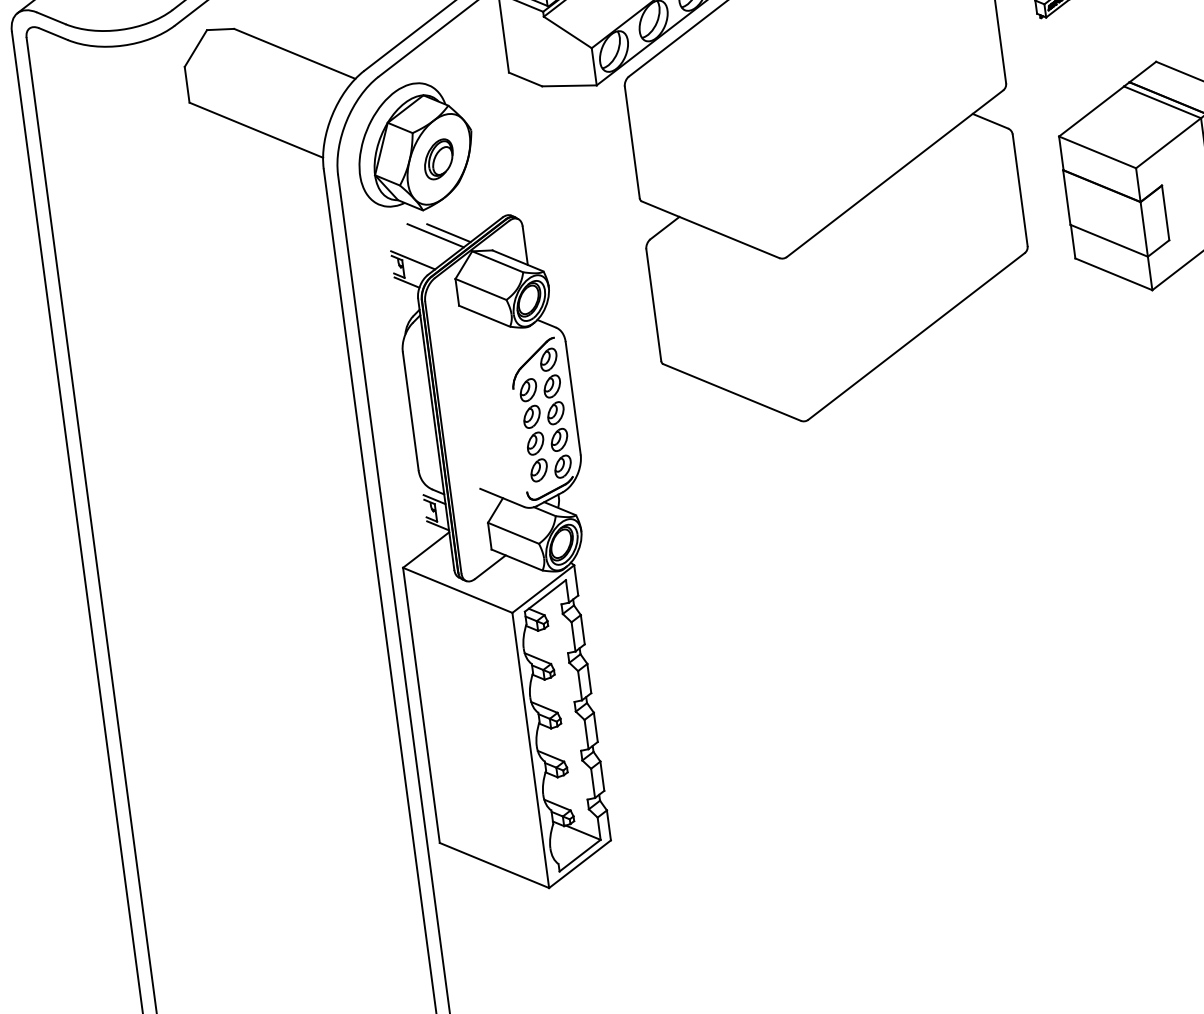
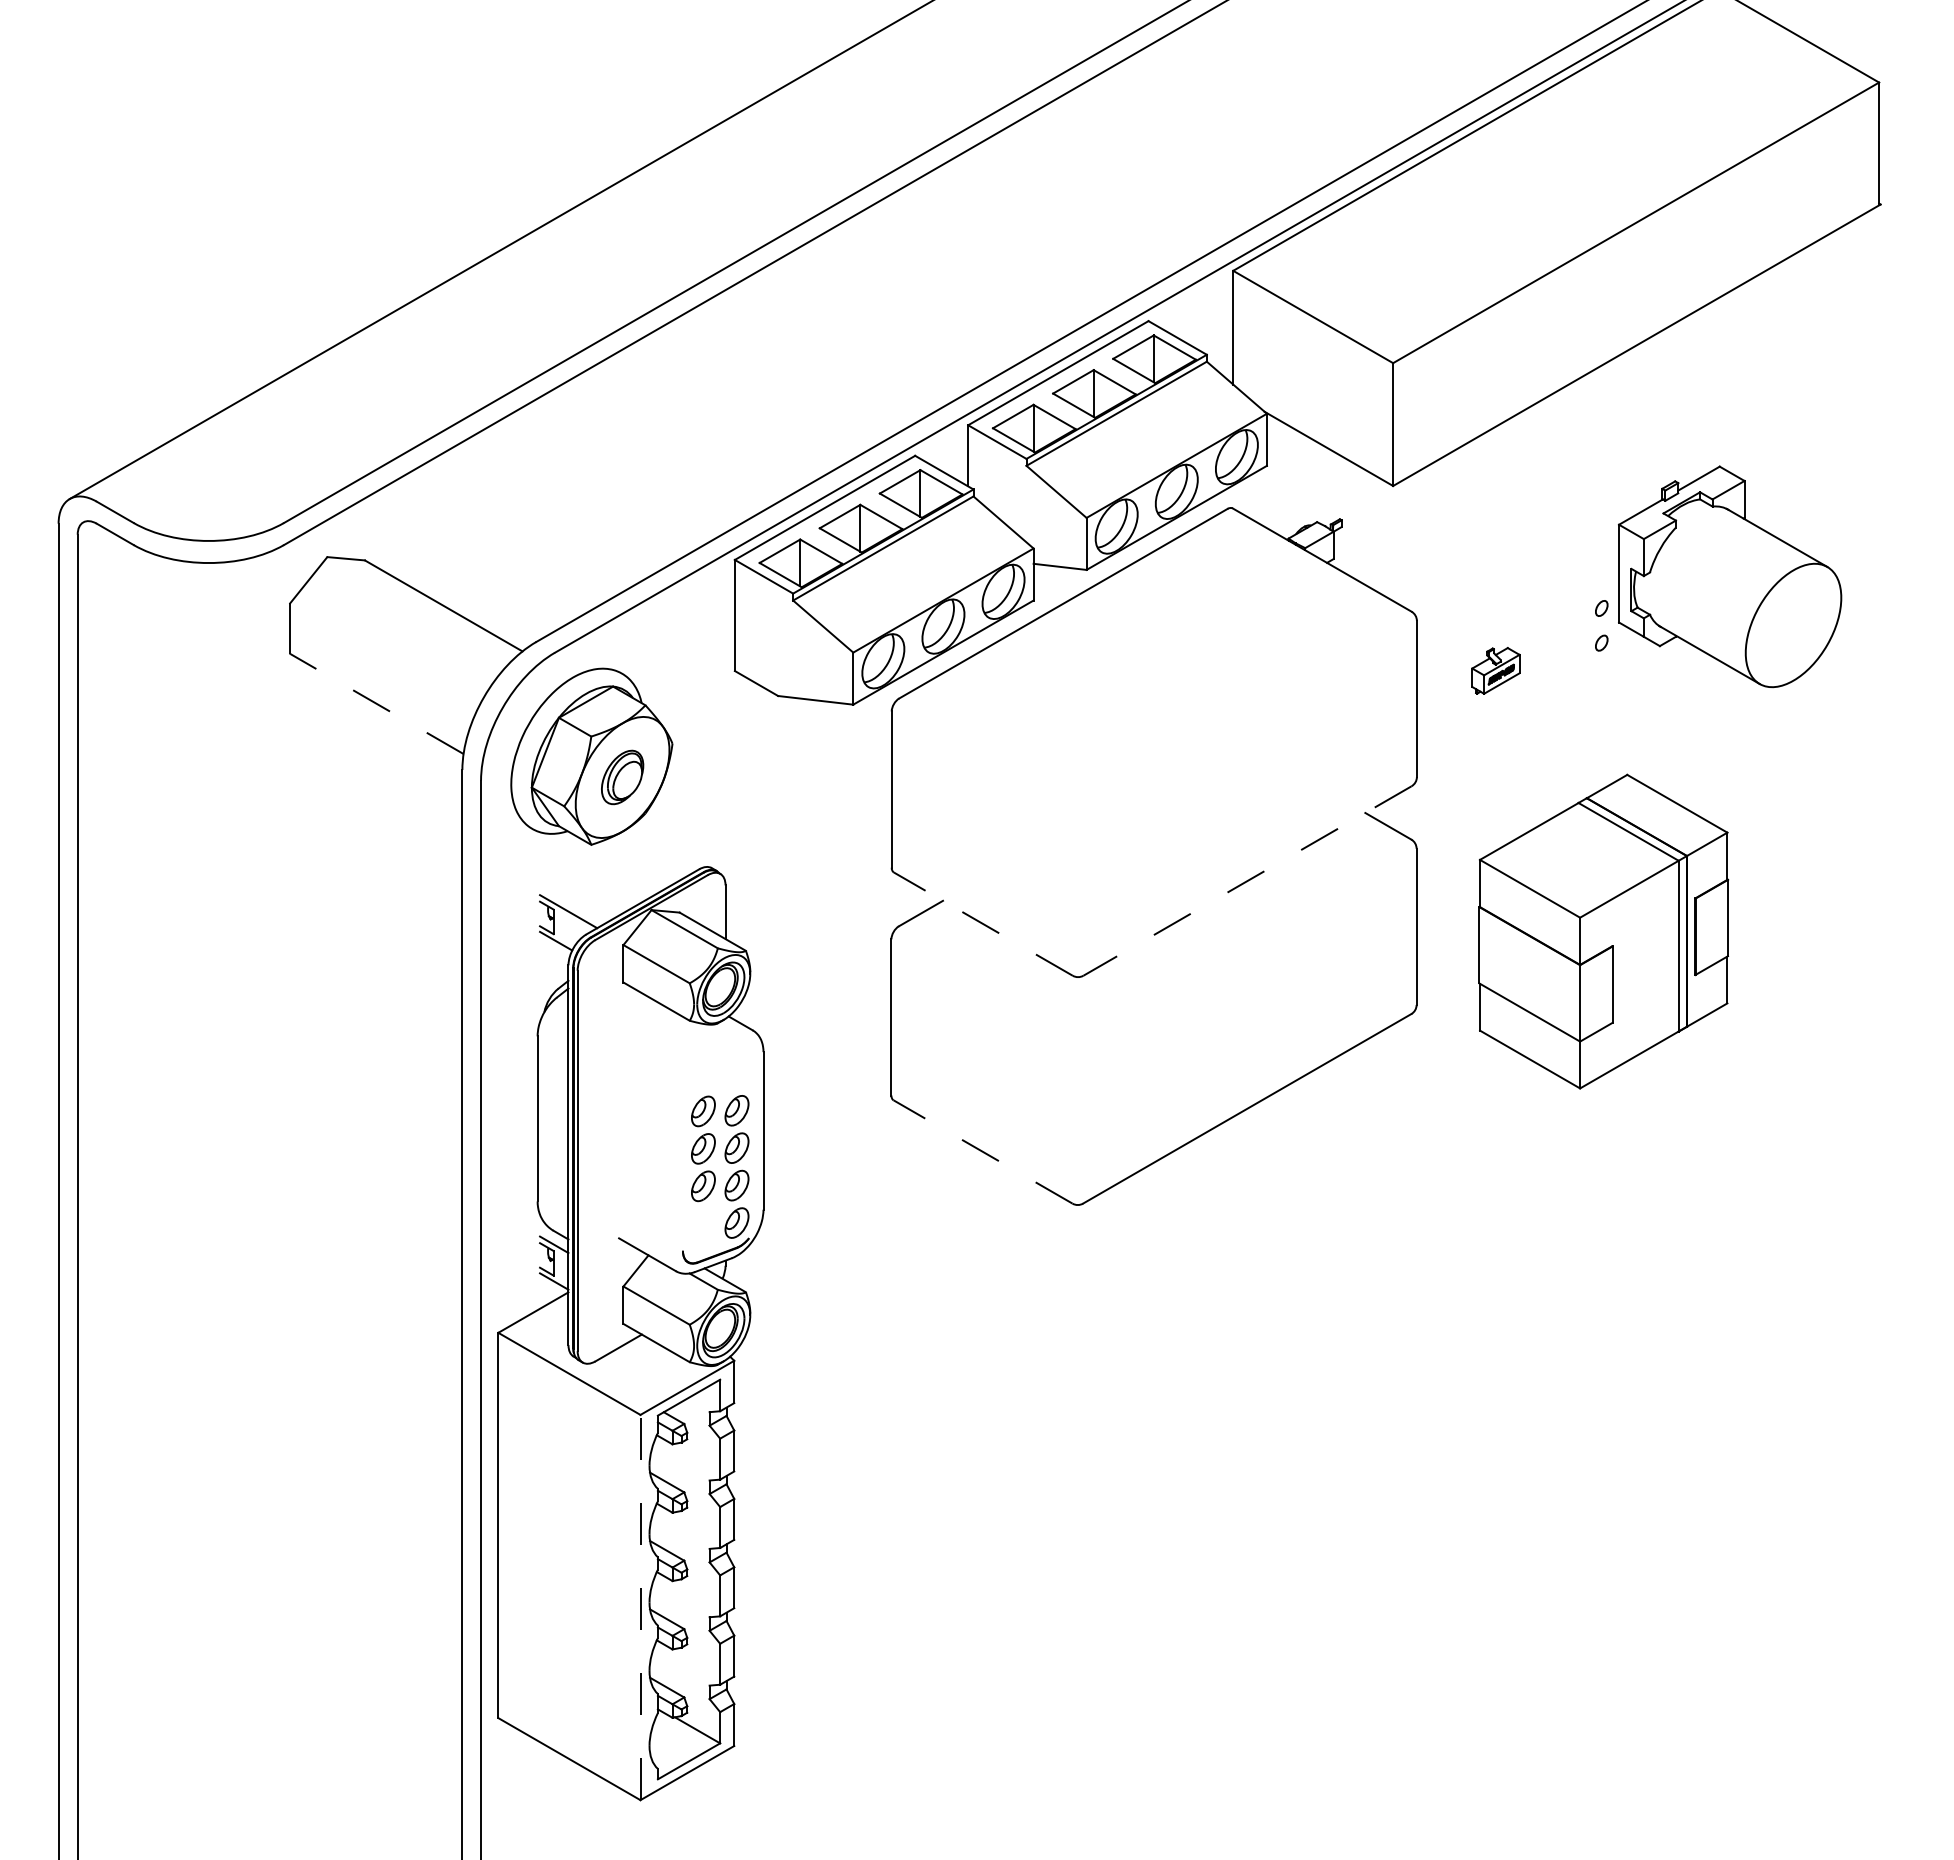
line: (256, 129) -> (376, 703), solid -> dashed
line: (895, 174) -> (1247, 881), solid -> dashed
line: (709, 229) -> (982, 923), solid -> dashed
line: (448, 232) -> (622, 880), removed
line: (435, 235) -> (603, 881), removed
part: (530, 359) -> (712, 1069), removed
line: (731, 392) -> (982, 1151), solid -> dashed
part: (539, 470) -> (703, 1223), removed
line: (530, 750) -> (640, 1607), solid -> dashed

